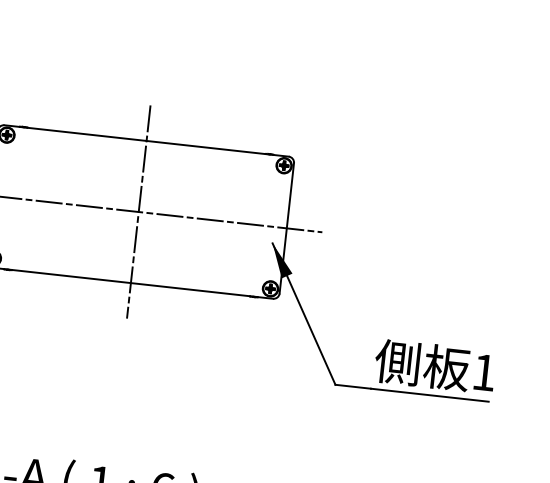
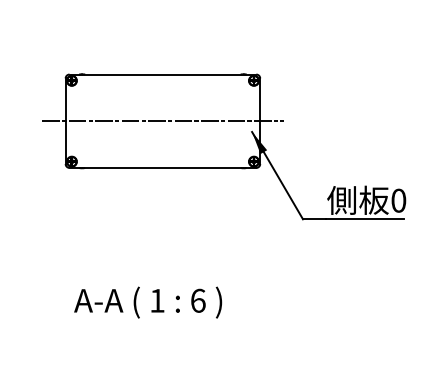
line: (138, 212) -> (162, 121), removed
text: (483, 372) -> (398, 200), 1 -> 0

